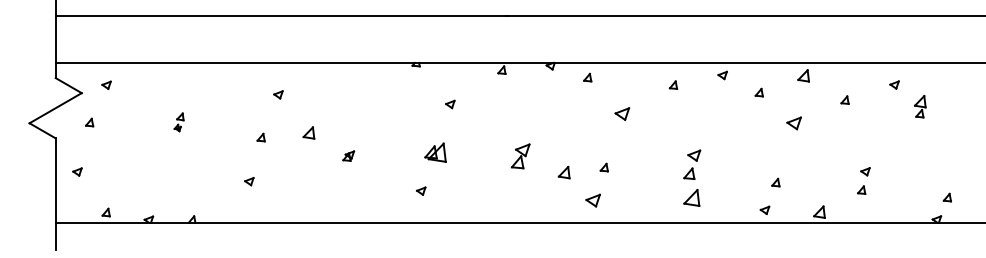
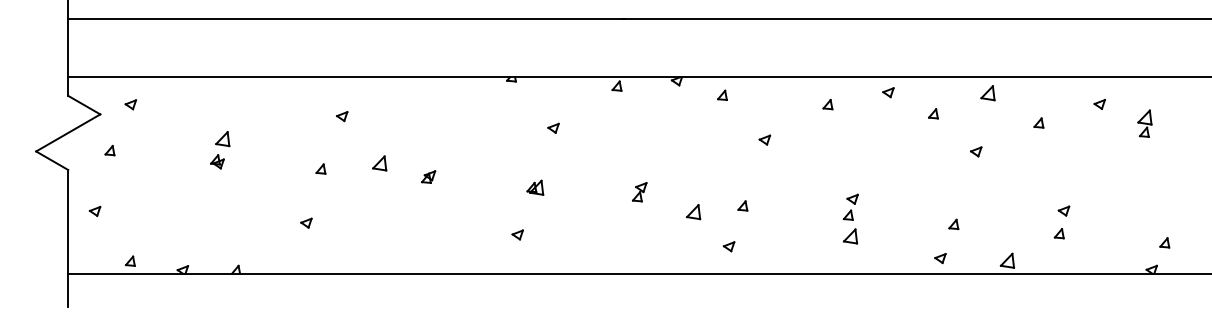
part: (919, 106) -> (1143, 123), moved
part: (621, 113) -> (764, 139), size x0.62
part: (178, 122) -> (219, 150), size x1.67
part: (793, 123) -> (975, 151), size x0.62
part: (435, 152) -> (535, 187), size x0.62
part: (348, 155) -> (428, 176), moved
part: (519, 156) -> (638, 192), size x0.62
part: (691, 178) -> (850, 219), size x0.71
part: (592, 200) -> (728, 246), size x0.62

